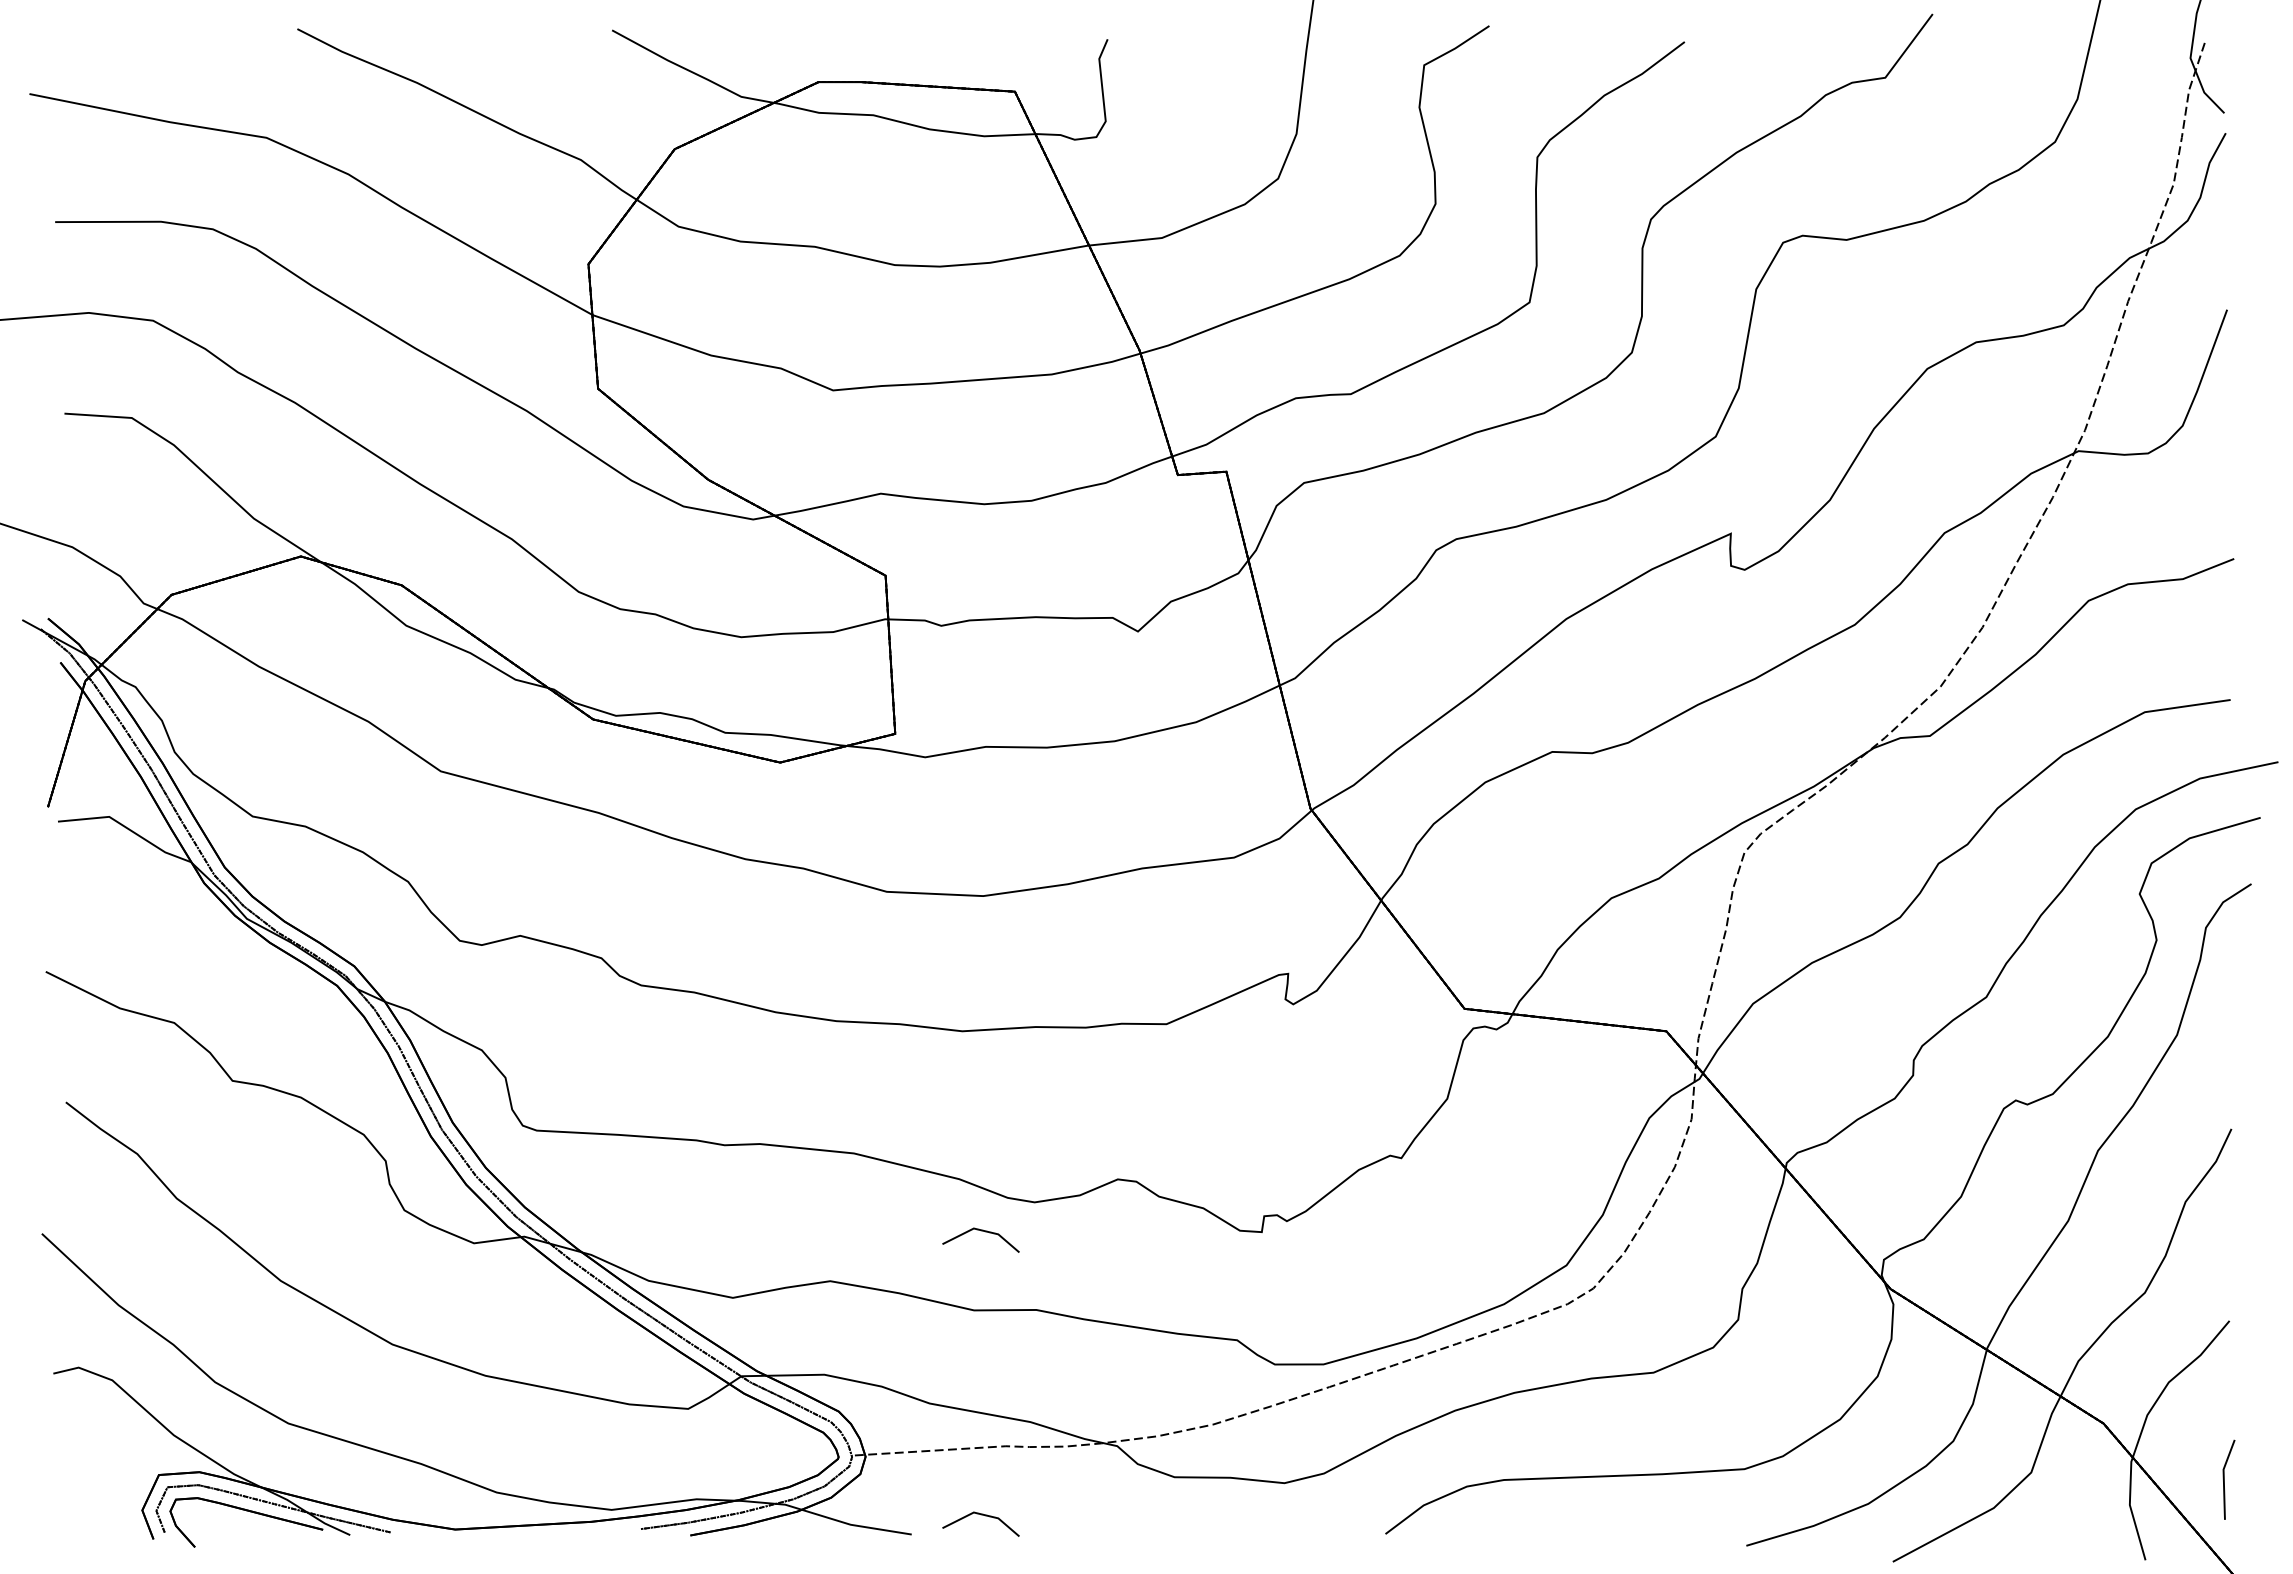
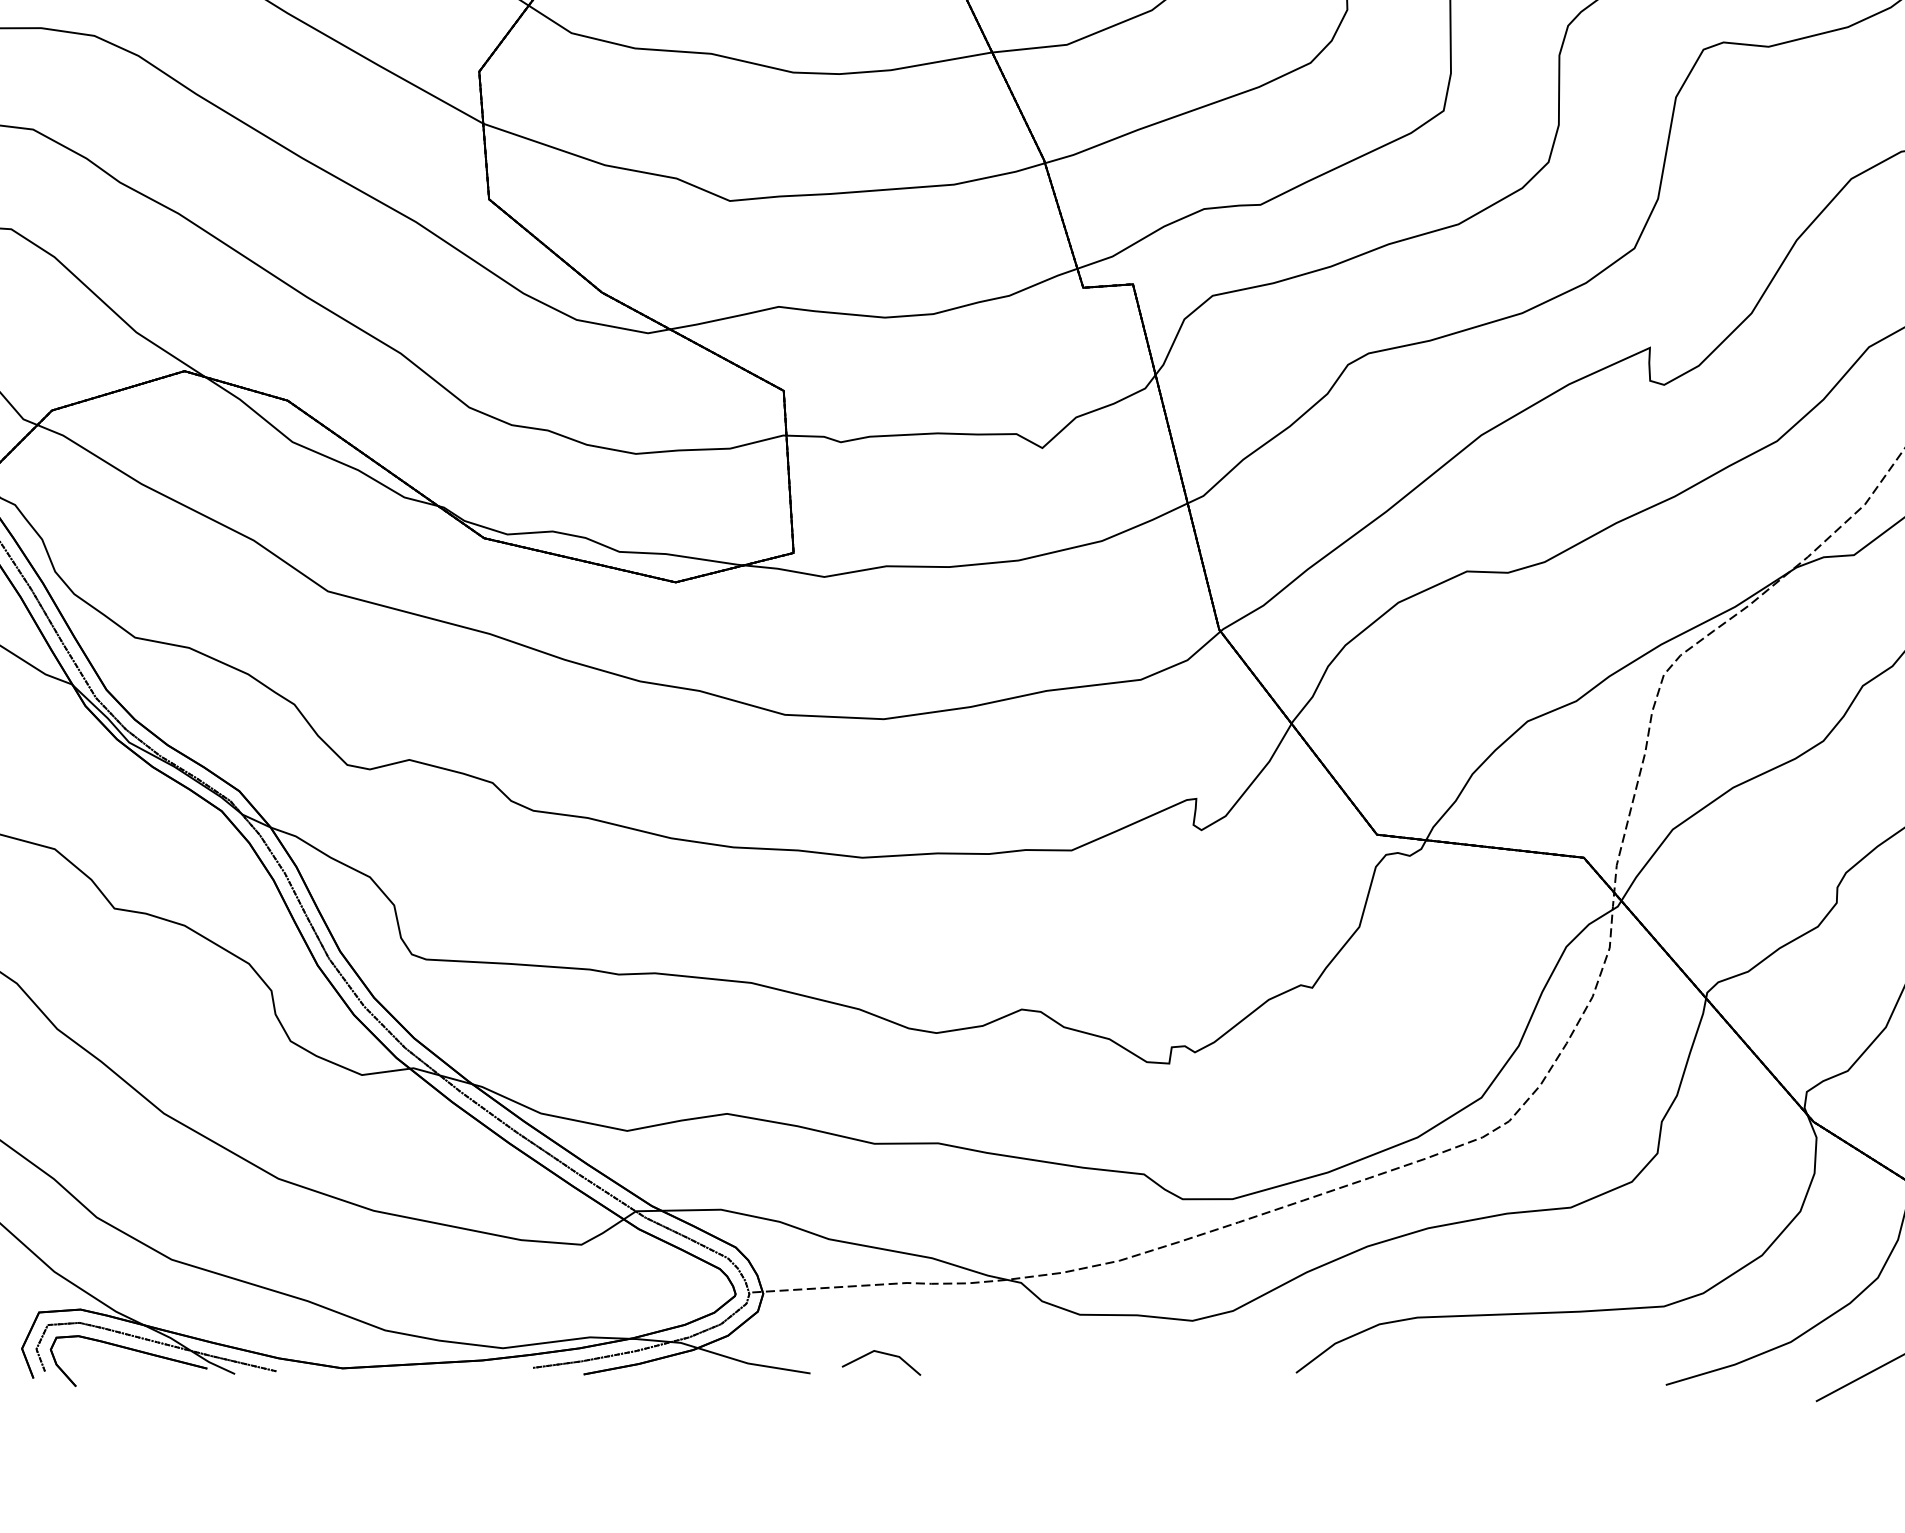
line: (981, 1231) -> (882, 1062), removed

